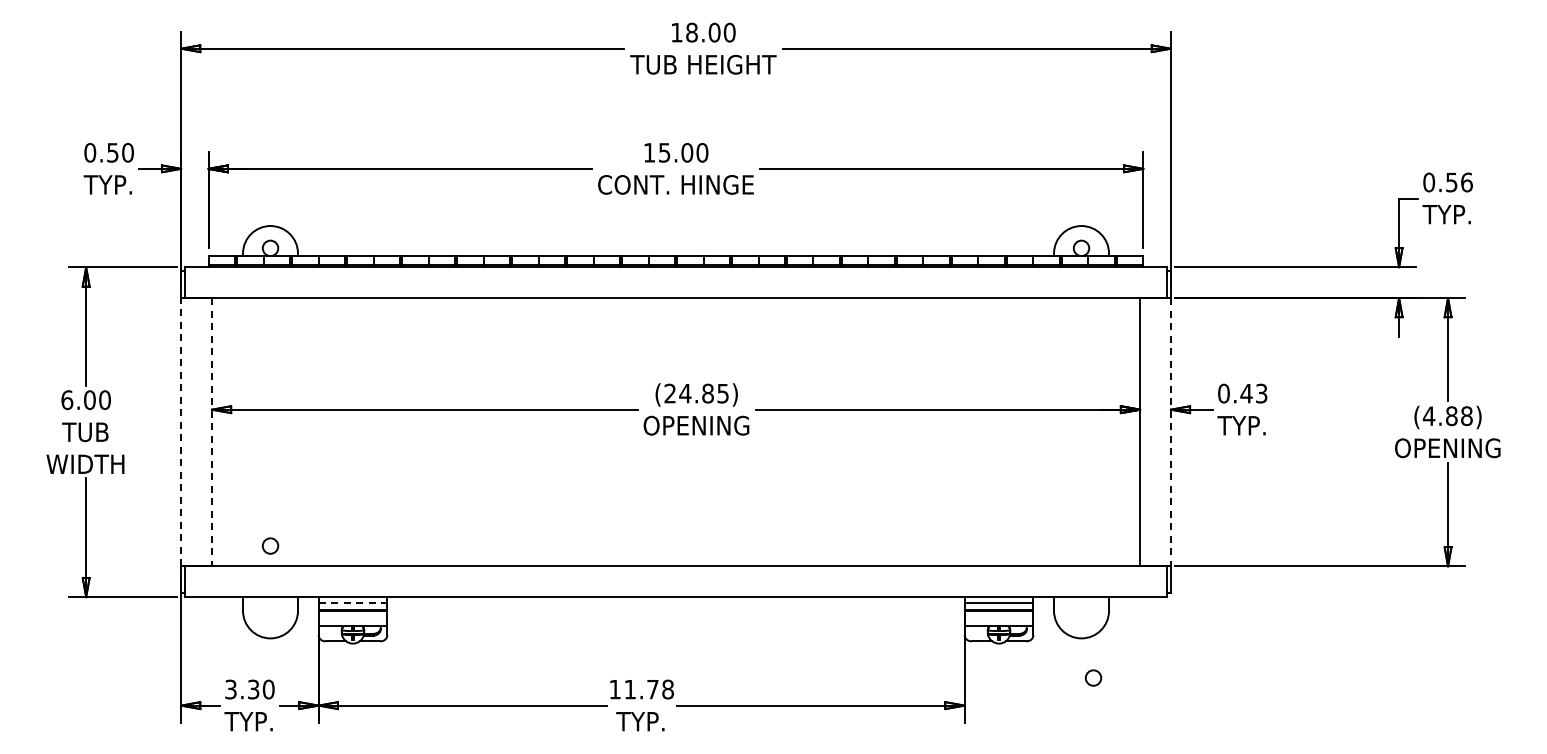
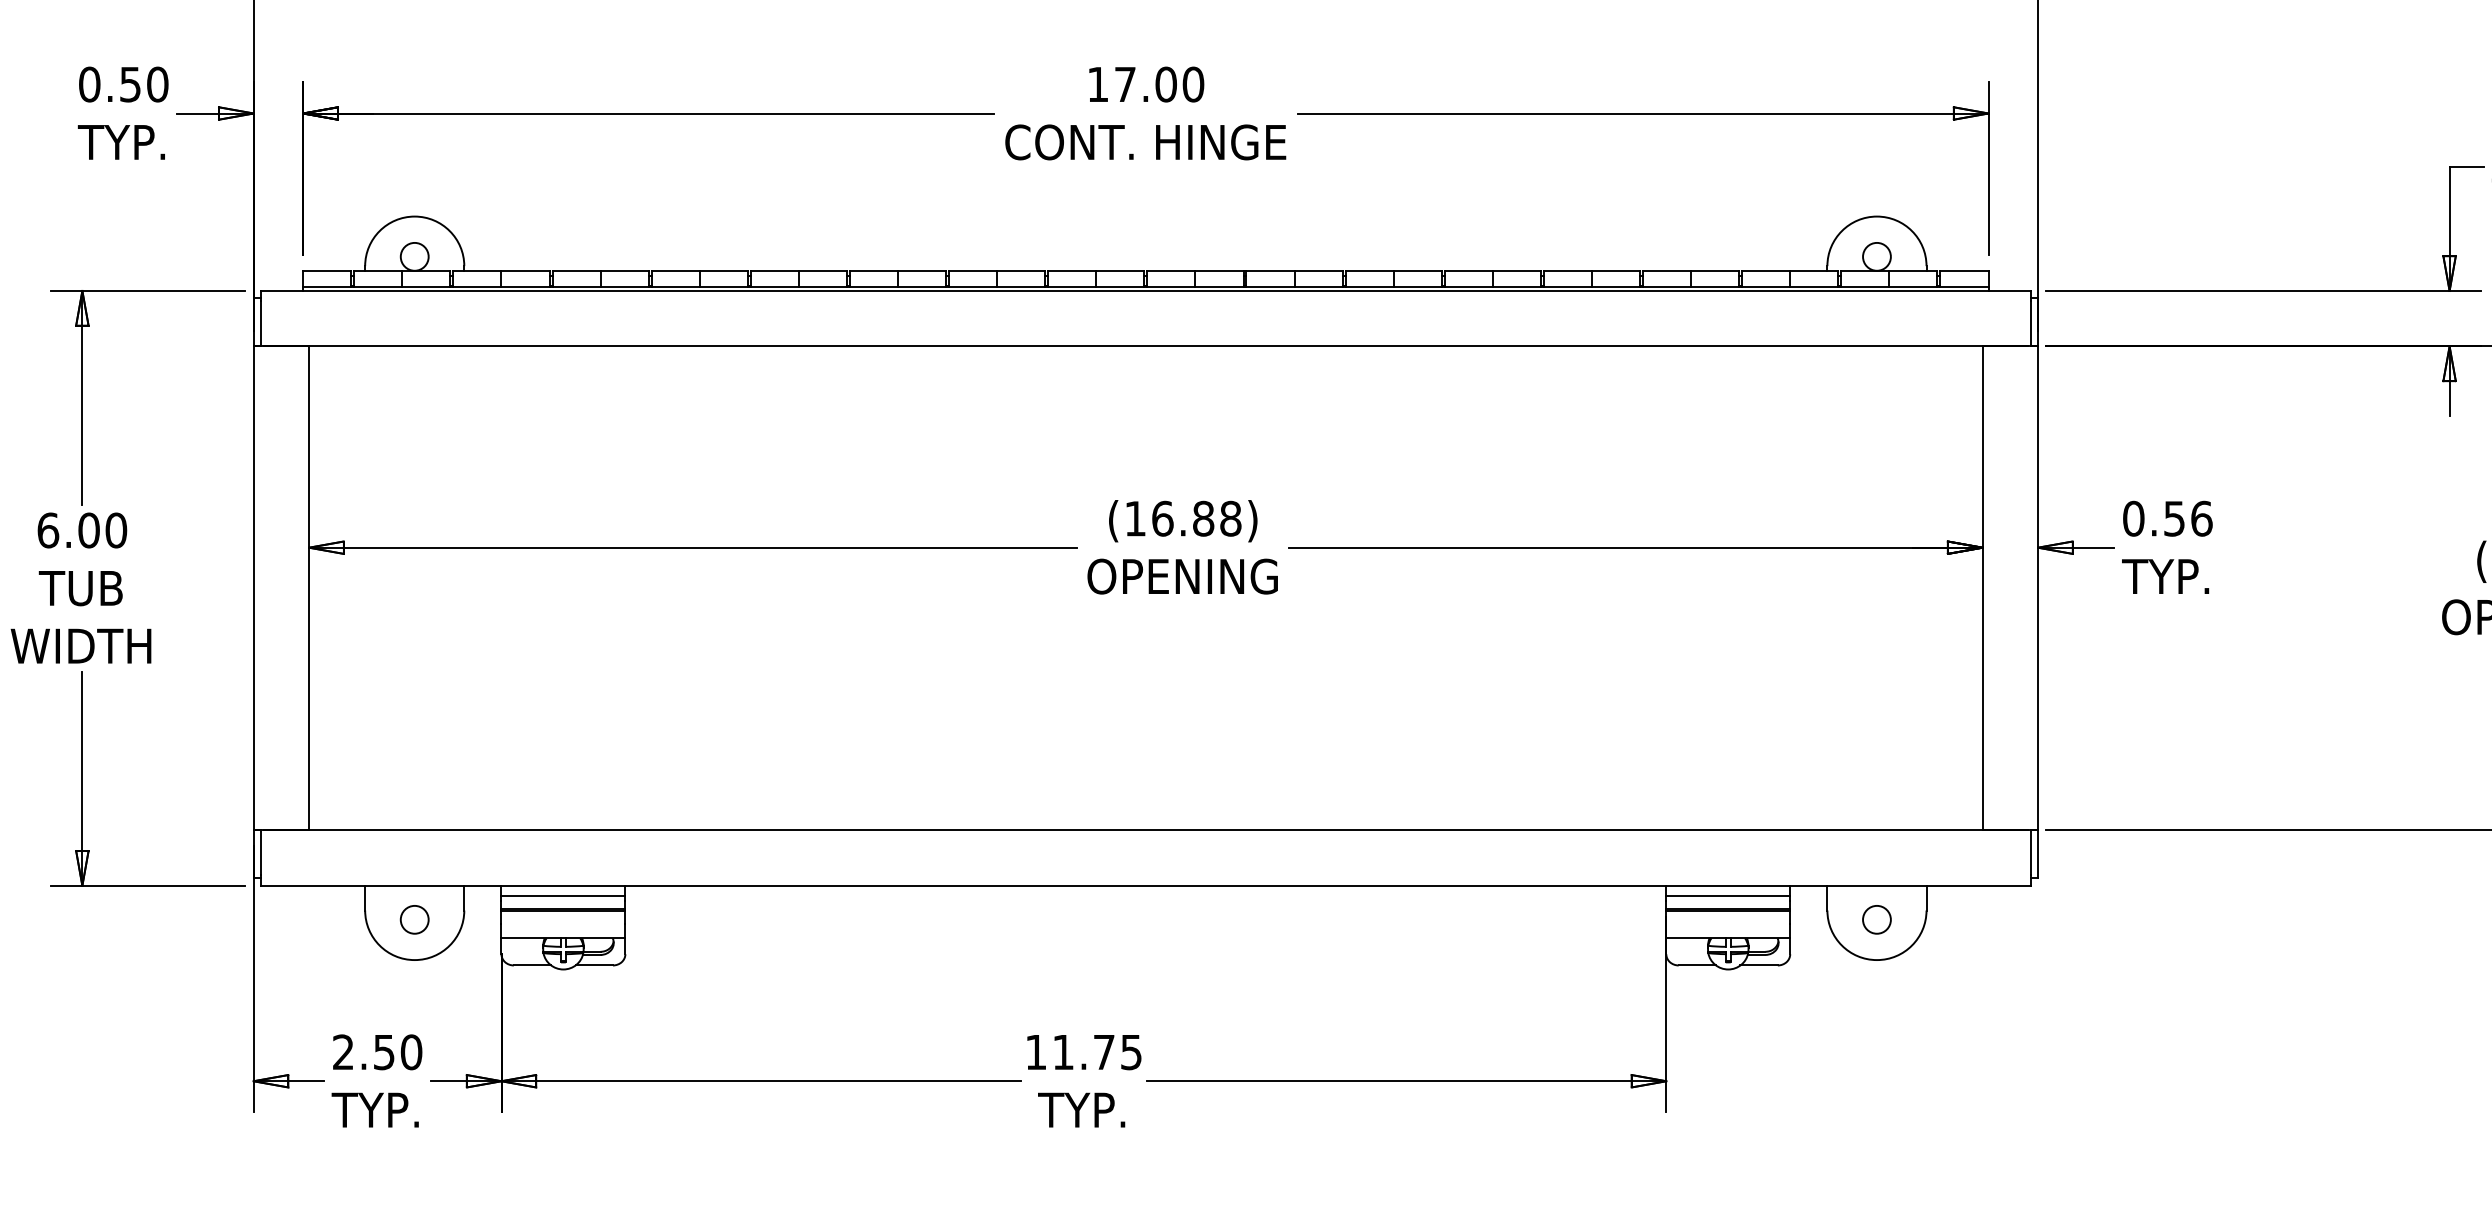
text: (664, 152) -> (1125, 83), 15.00 -> 17.00
text: (696, 393) -> (1182, 518), (24.85) -> (16.88)
text: (1253, 393) -> (2187, 518), 0.43 -> 0.56
line: (181, 431) -> (254, 587), dashed -> solid
line: (211, 432) -> (308, 588), dashed -> solid
line: (1170, 432) -> (2037, 588), dashed -> solid
circle: (270, 545) -> (414, 918), moved
line: (353, 602) -> (564, 895), dashed -> solid
circle: (1093, 677) -> (1876, 918), moved
text: (242, 689) -> (364, 1052), 3.30 -> 2.50
text: (667, 689) -> (1130, 1052), 11.78 -> 11.75

